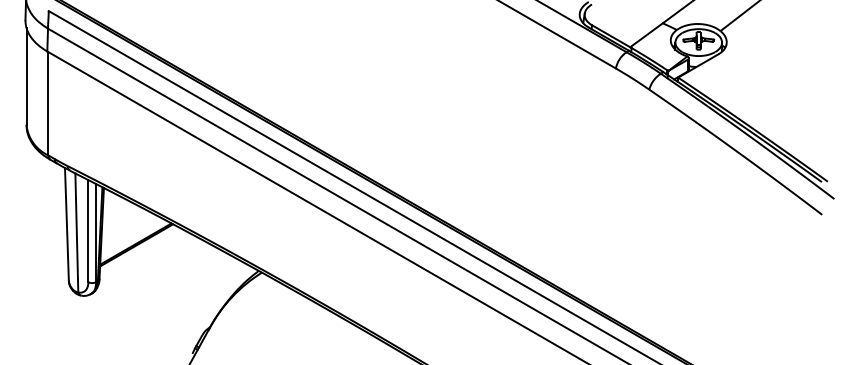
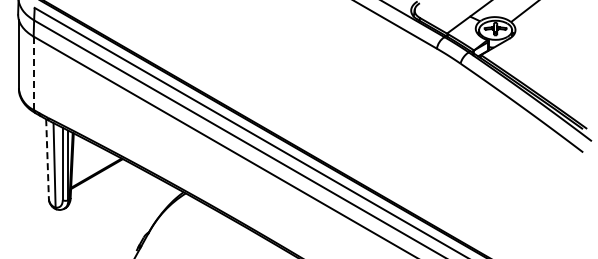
line: (48, 103) -> (34, 73), solid -> dashed
line: (66, 224) -> (47, 159), solid -> dashed

